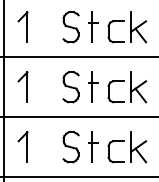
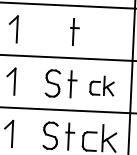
part: (70, 27) -> (54, 31), removed
part: (127, 27) -> (104, 33), removed
part: (127, 87) -> (102, 85), size x0.7

